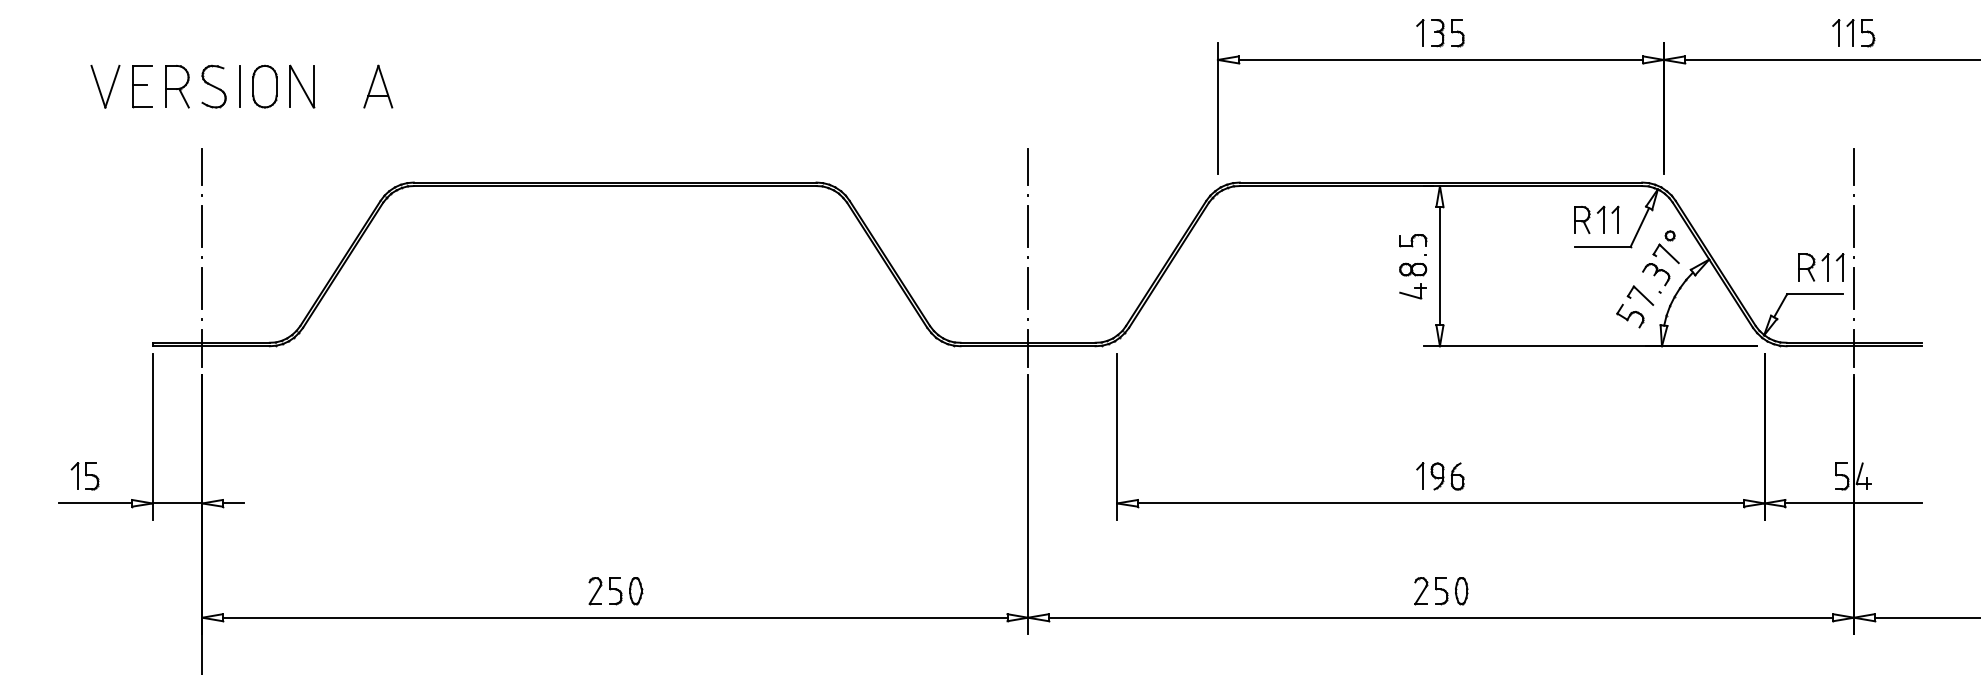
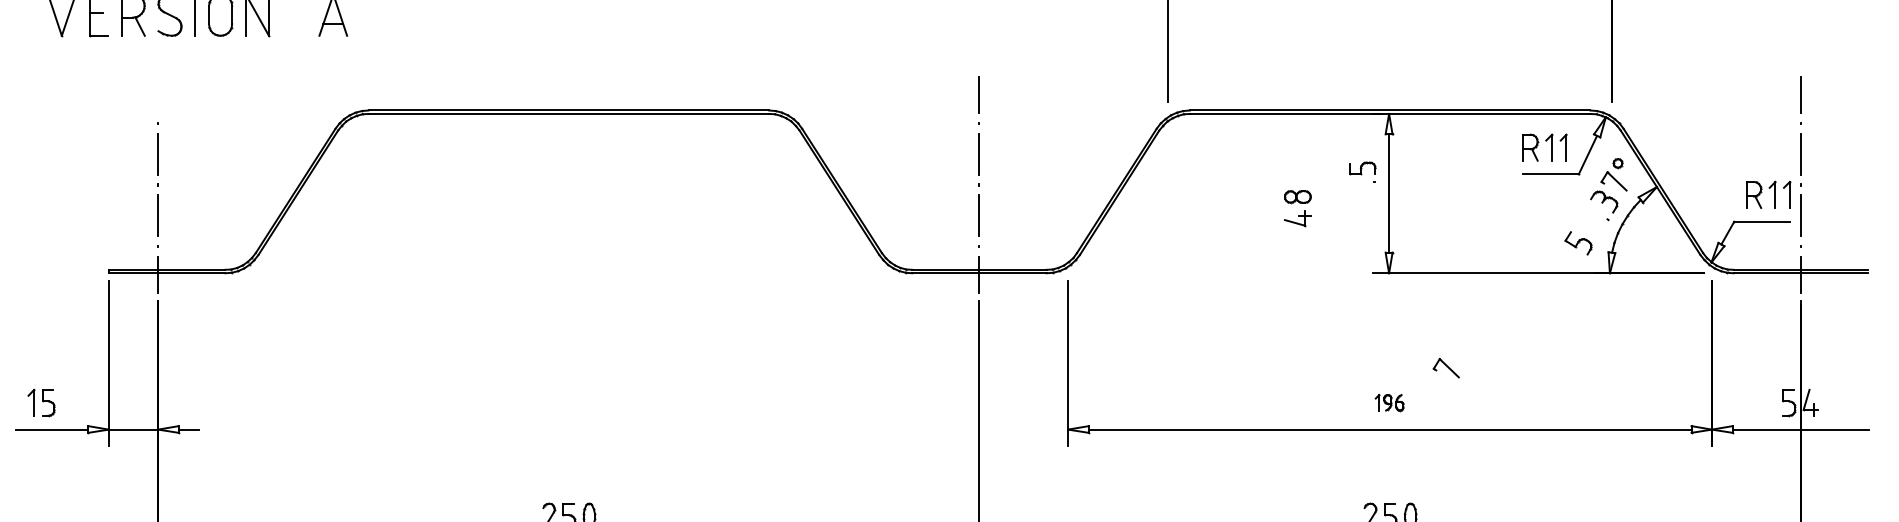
line: (202, 166) -> (158, 94), removed
part: (1413, 280) -> (1298, 207), moved
part: (1640, 295) -> (1446, 367), moved
part: (1440, 476) -> (1389, 402), size x0.6

